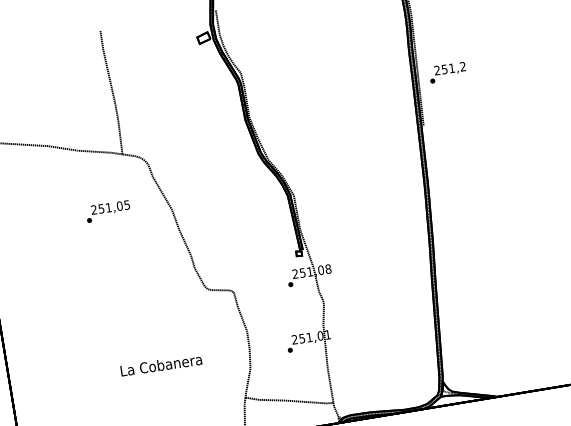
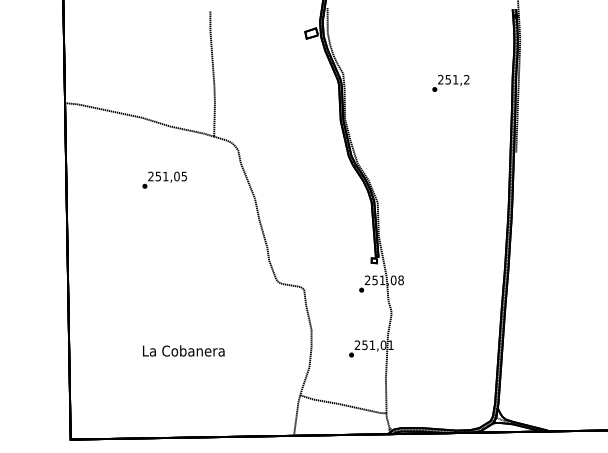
text: (447, 72) -> (450, 83), moved
text: (107, 210) -> (164, 179), moved
text: (160, 364) -> (183, 350), moved

